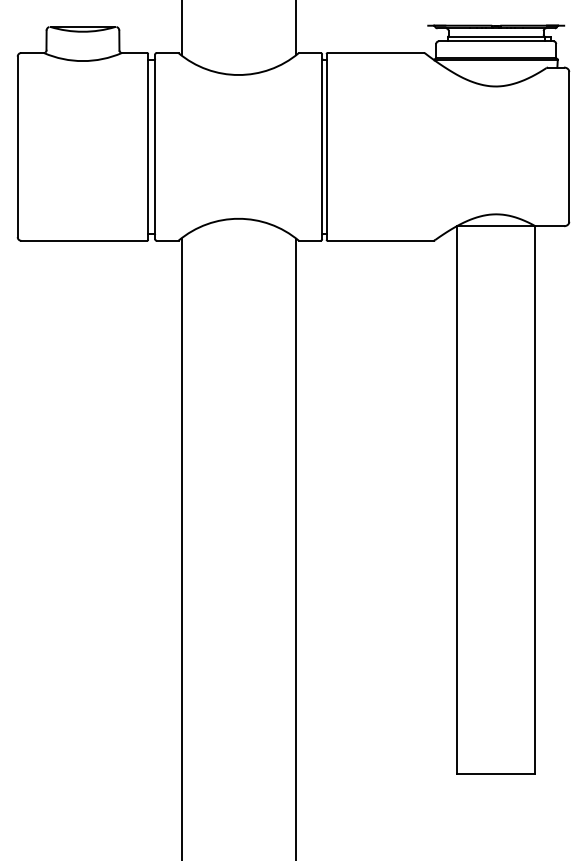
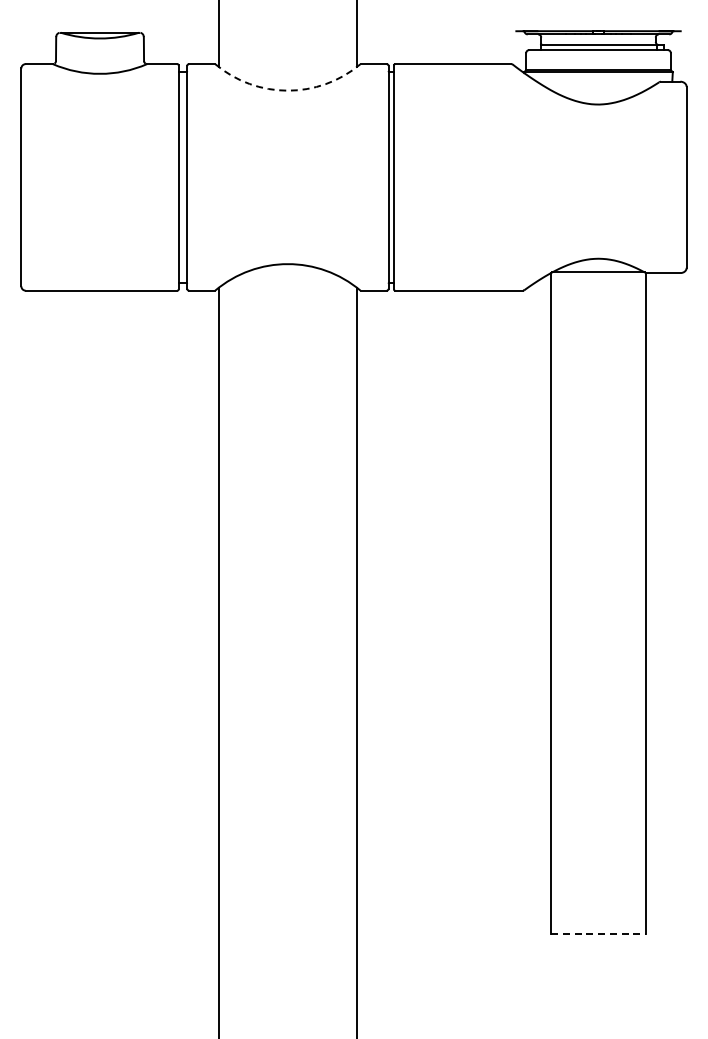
arc: (238, 74) -> (287, 90), solid -> dashed
line: (497, 774) -> (599, 934), solid -> dashed

